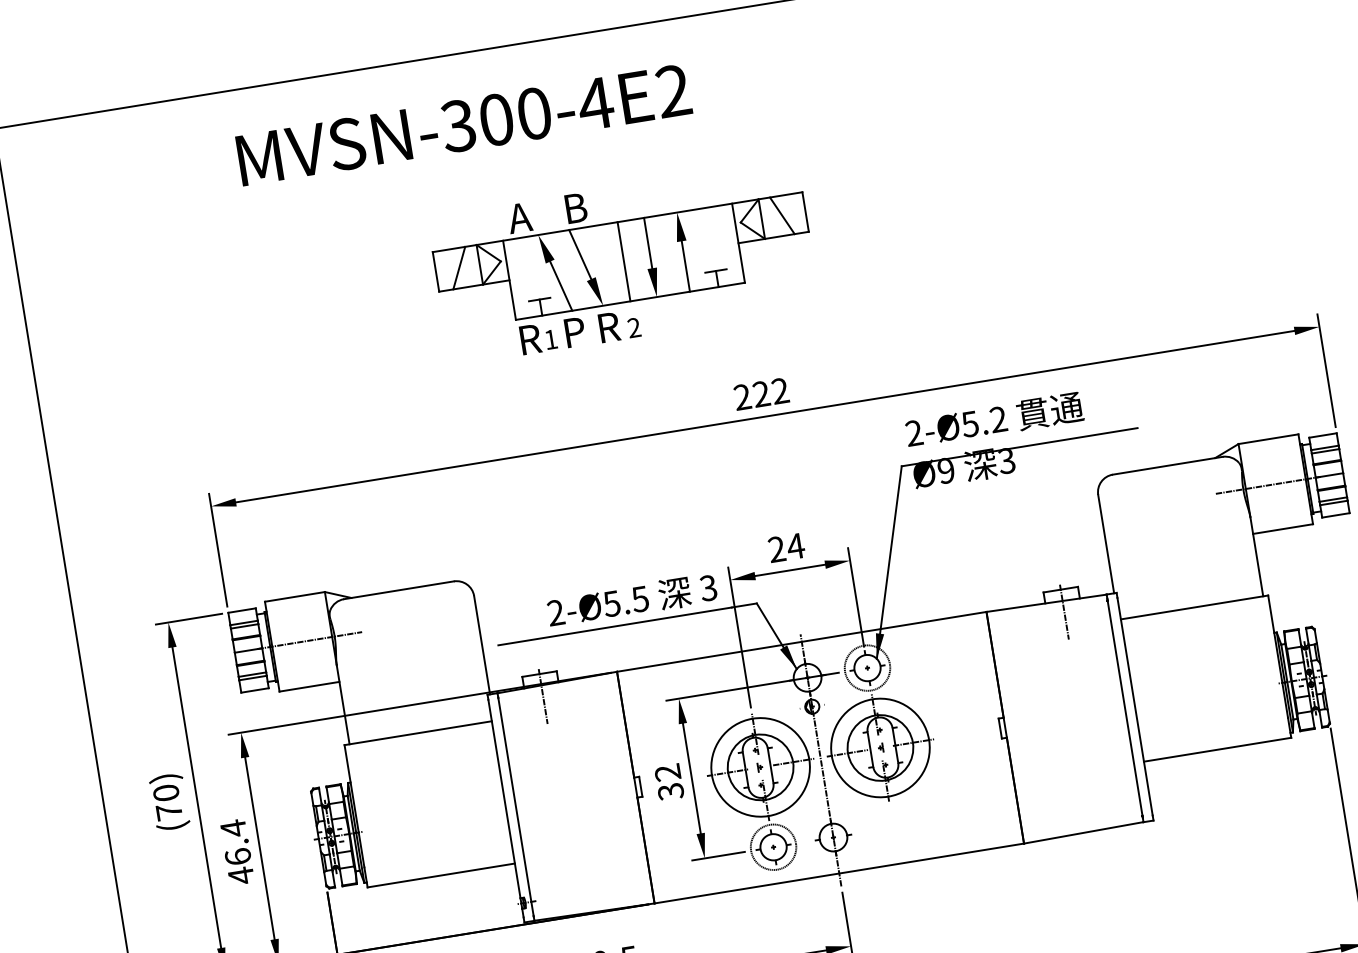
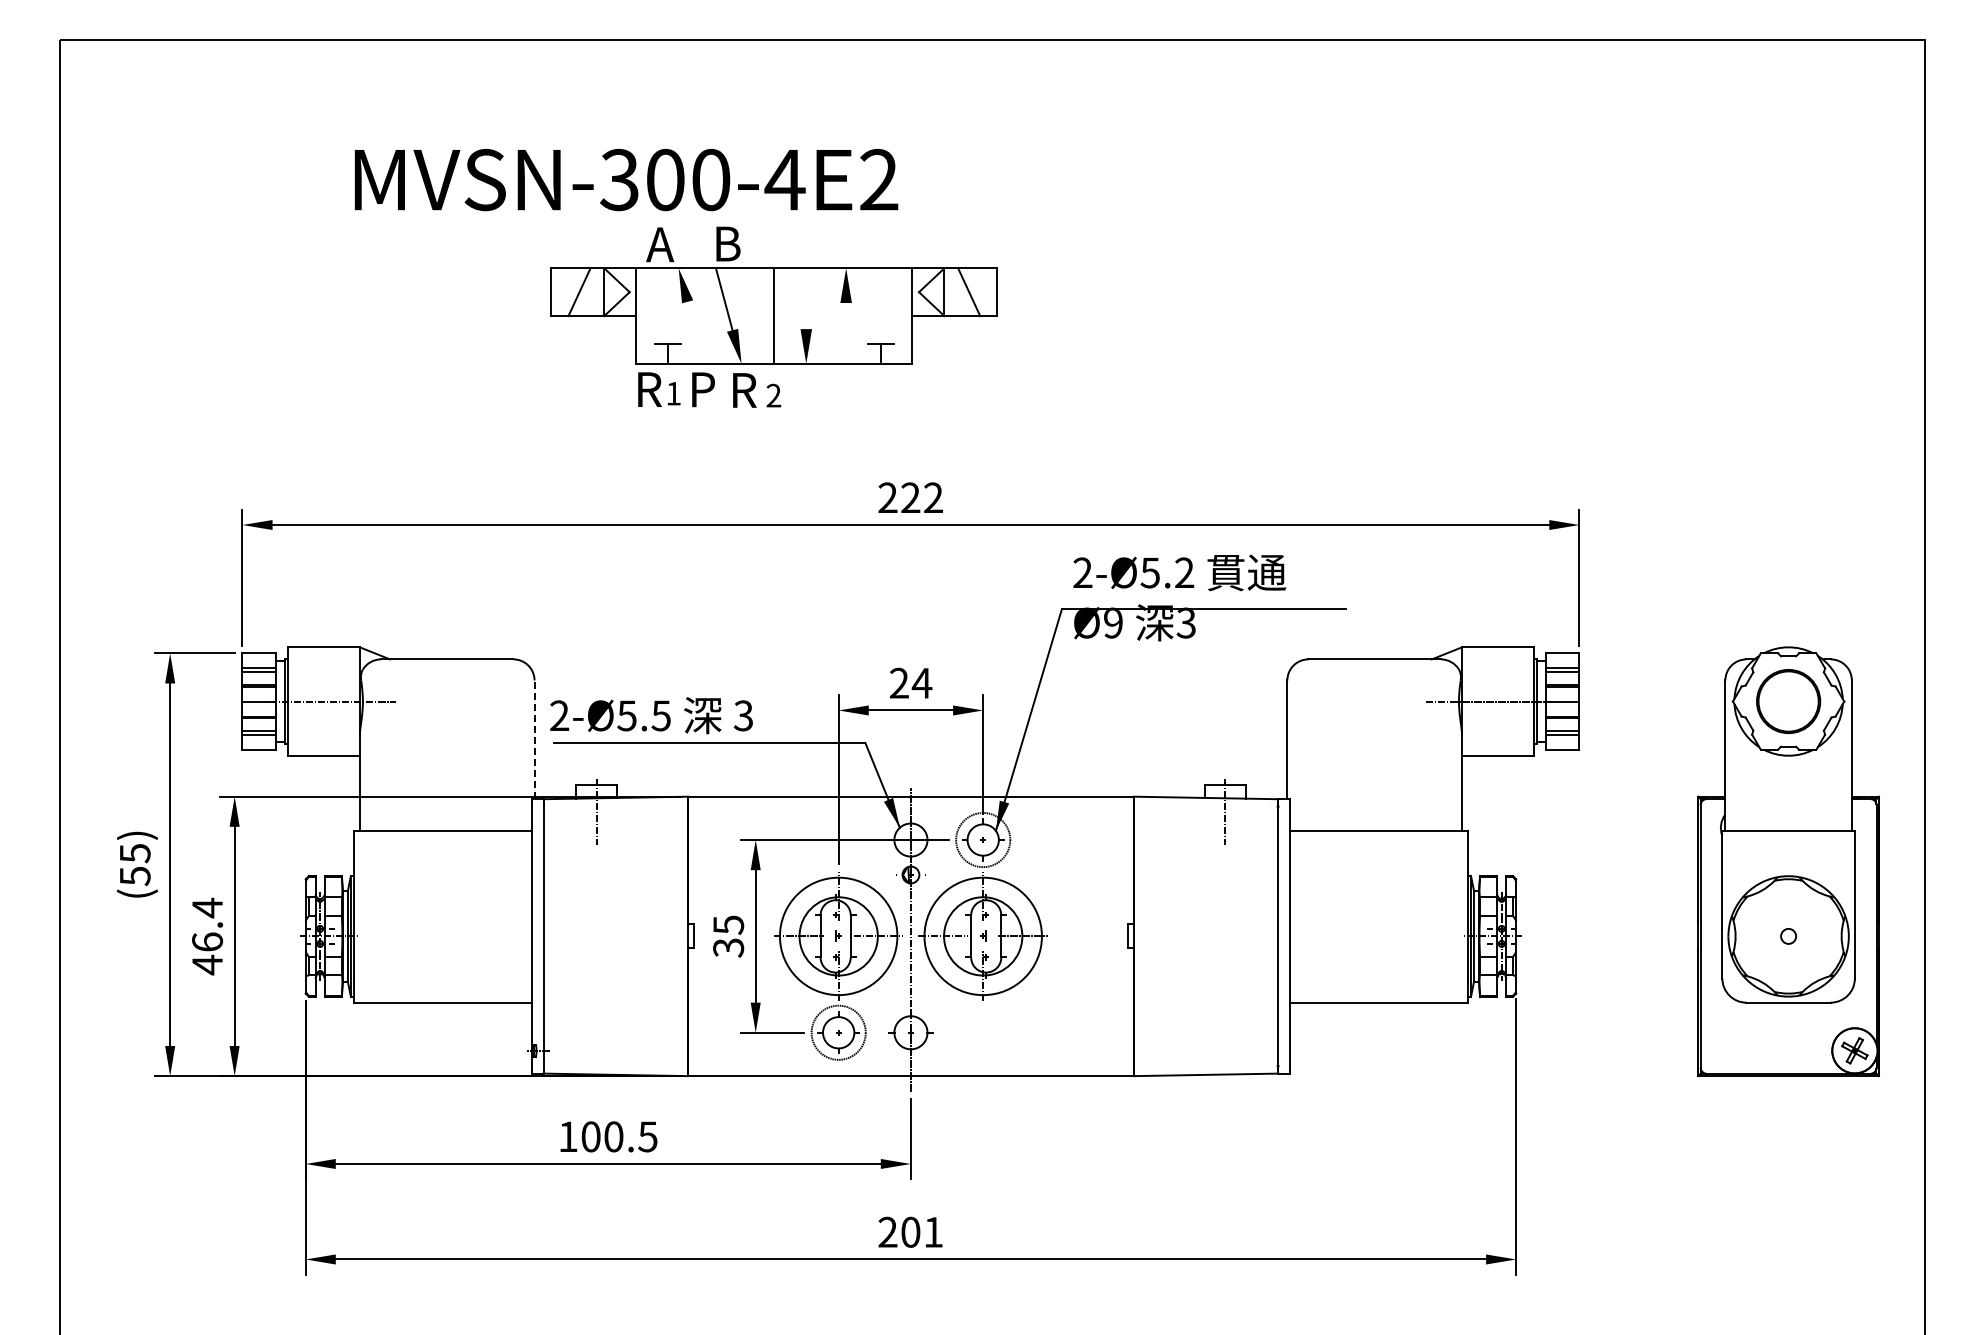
text: (464, 124) -> (626, 179), moved
line: (648, 242) -> (806, 298), removed
line: (686, 266) -> (846, 333), removed
line: (560, 285) -> (695, 332), removed
text: (632, 600) -> (651, 715), moved
line: (482, 644) -> (534, 739), solid -> dashed
text: (667, 772) -> (728, 924), 32 -> 35
text: (167, 803) -> (134, 865), (70) -> (55)

